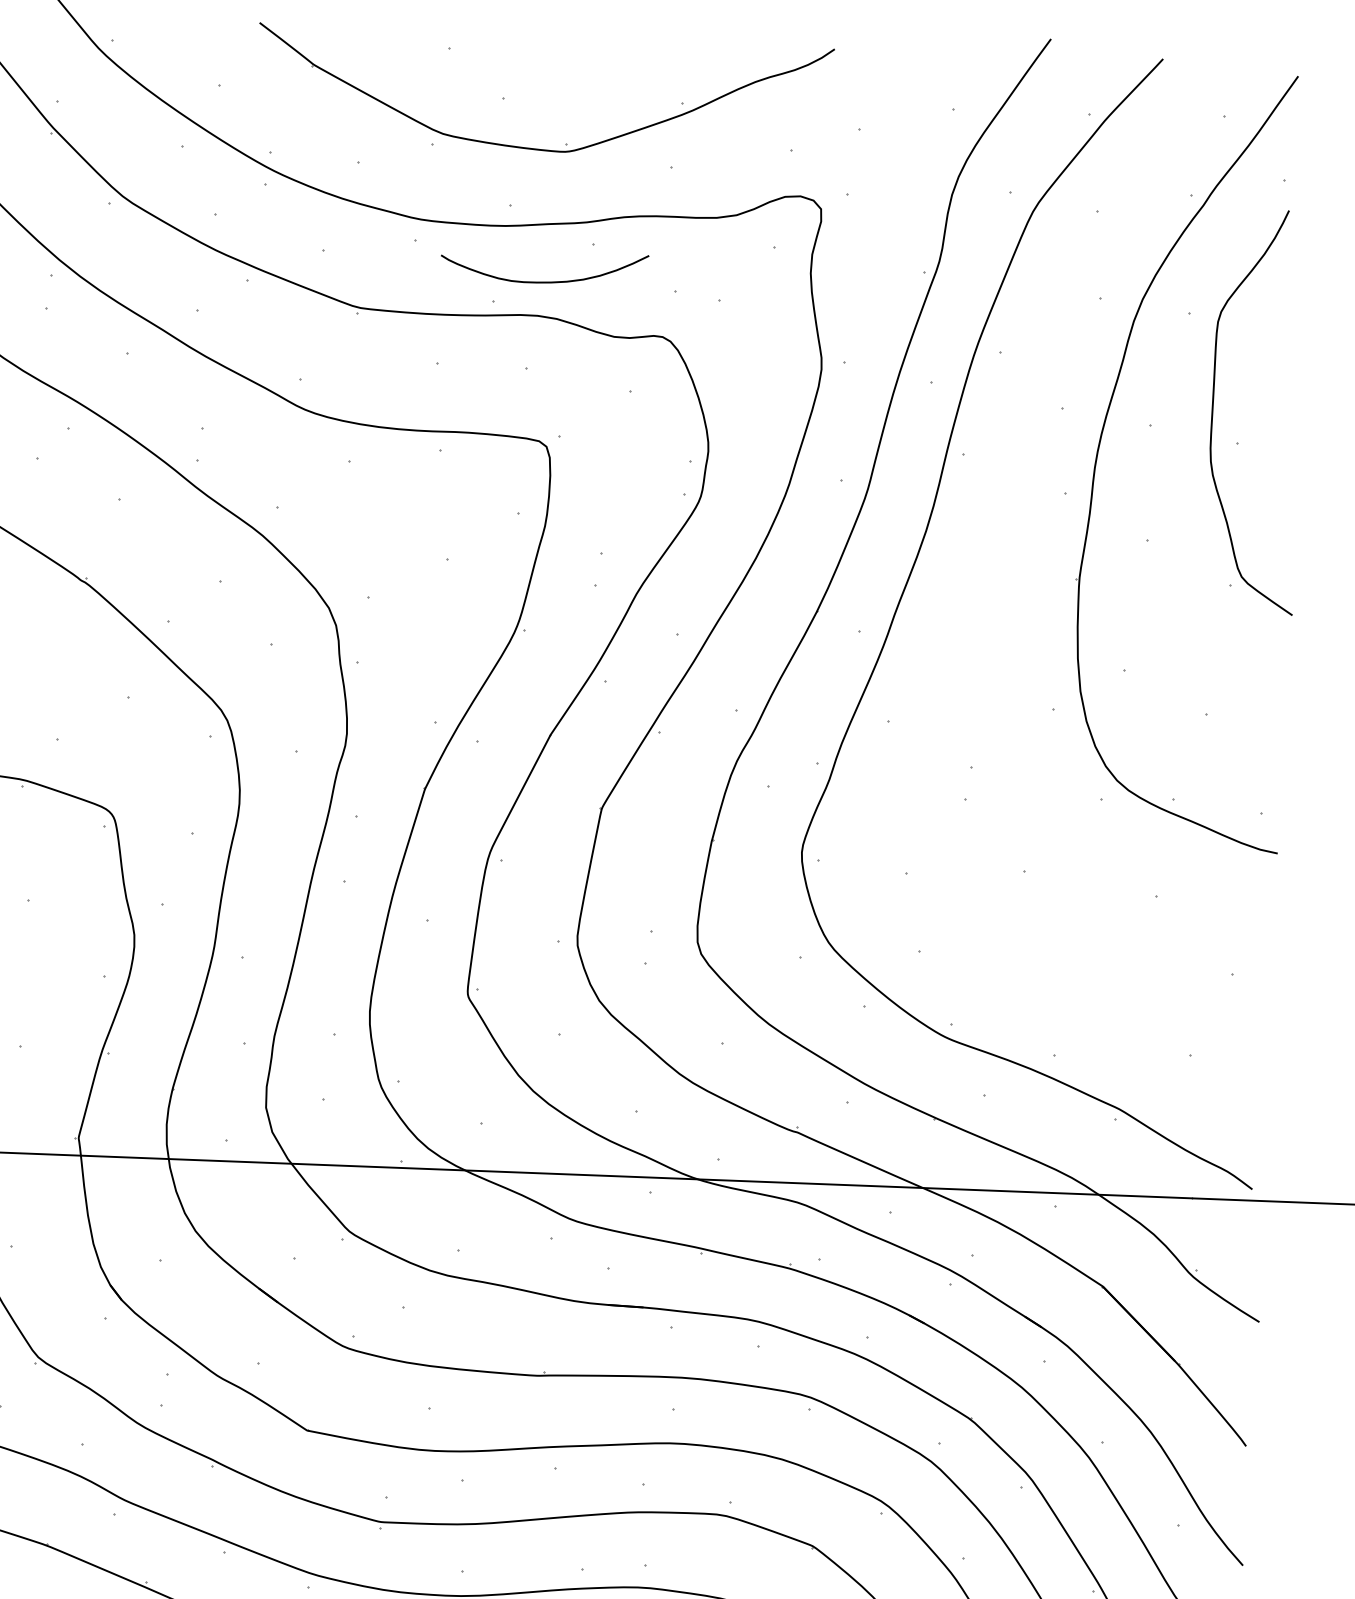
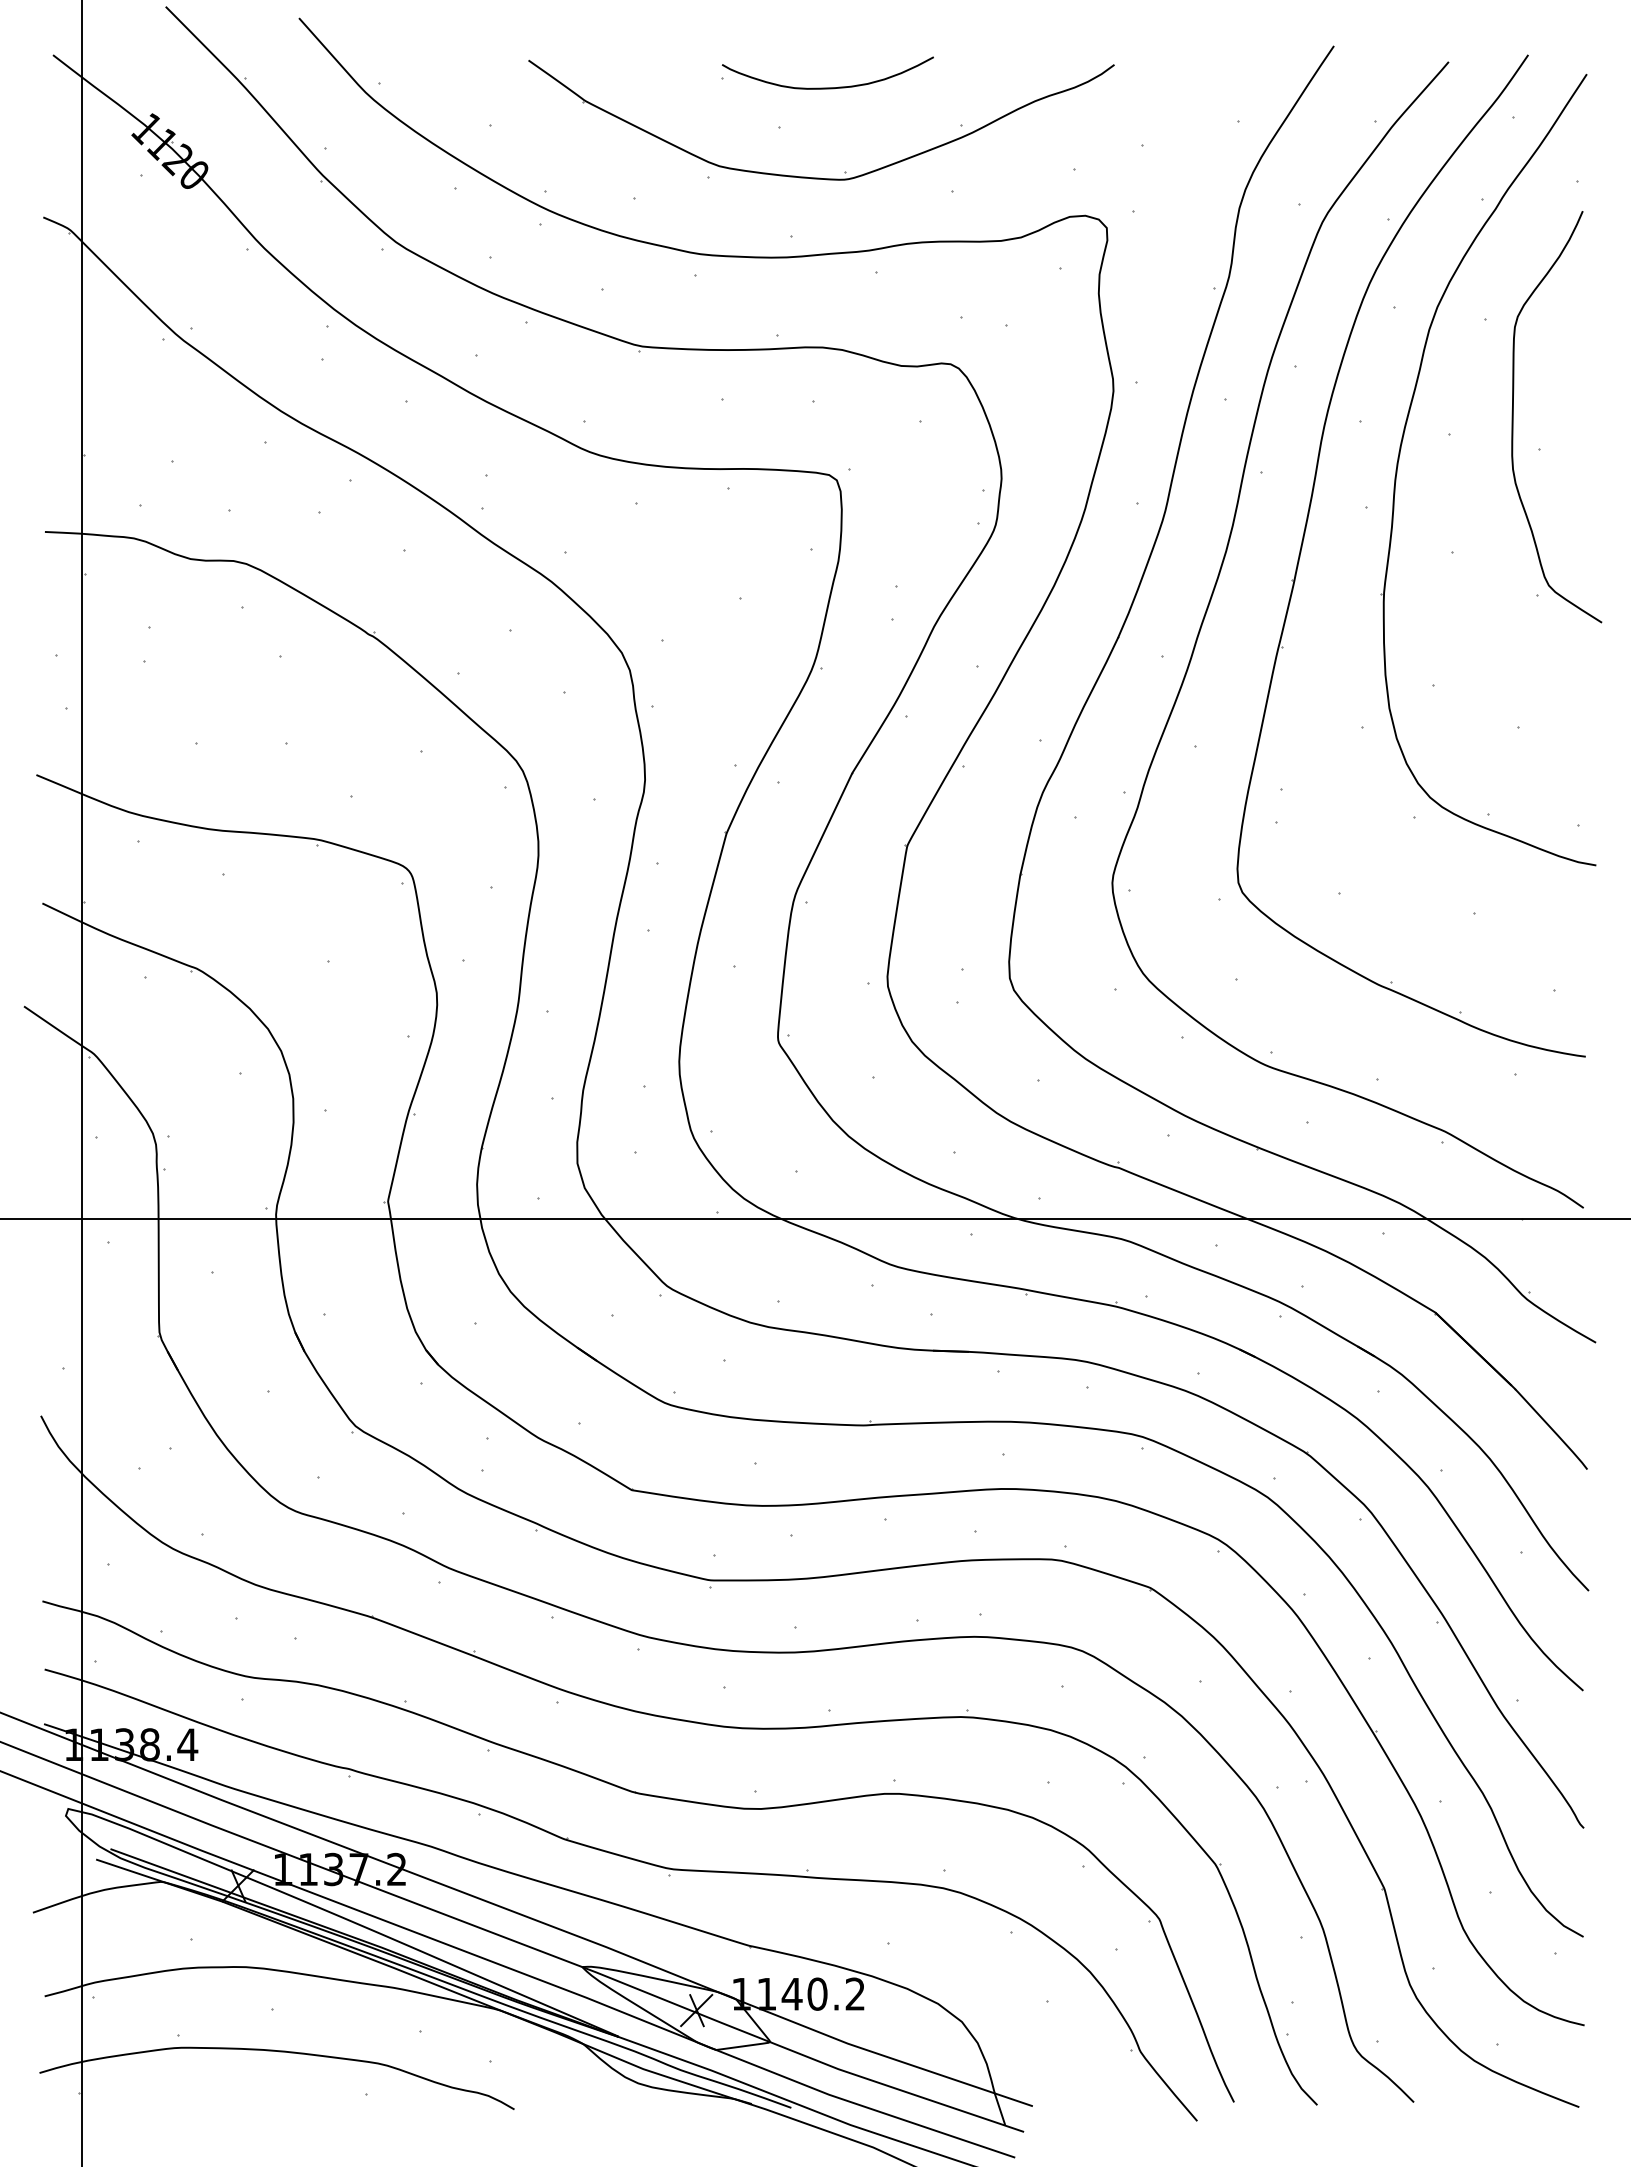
curve: (543, 281) -> (827, 87), moved
part: (1005, 512) -> (1306, 529), added

